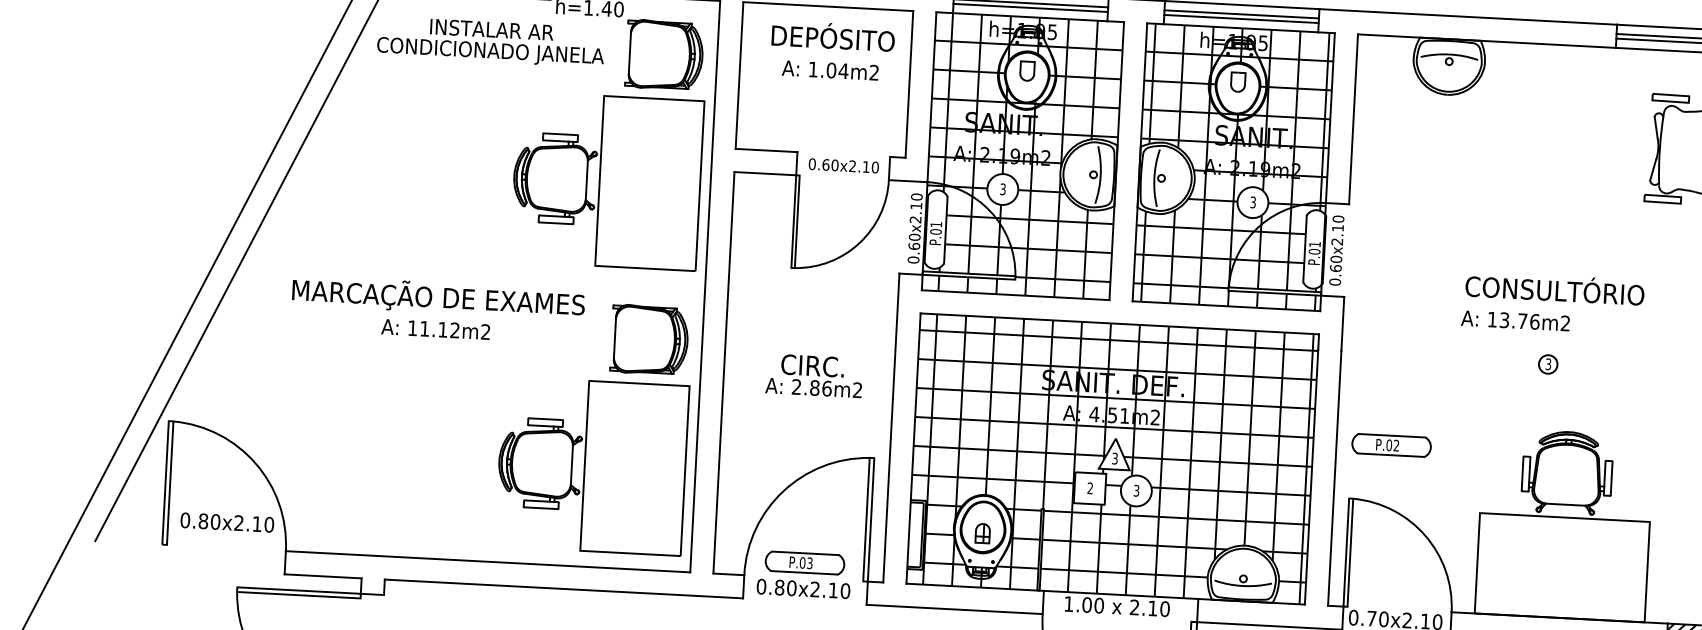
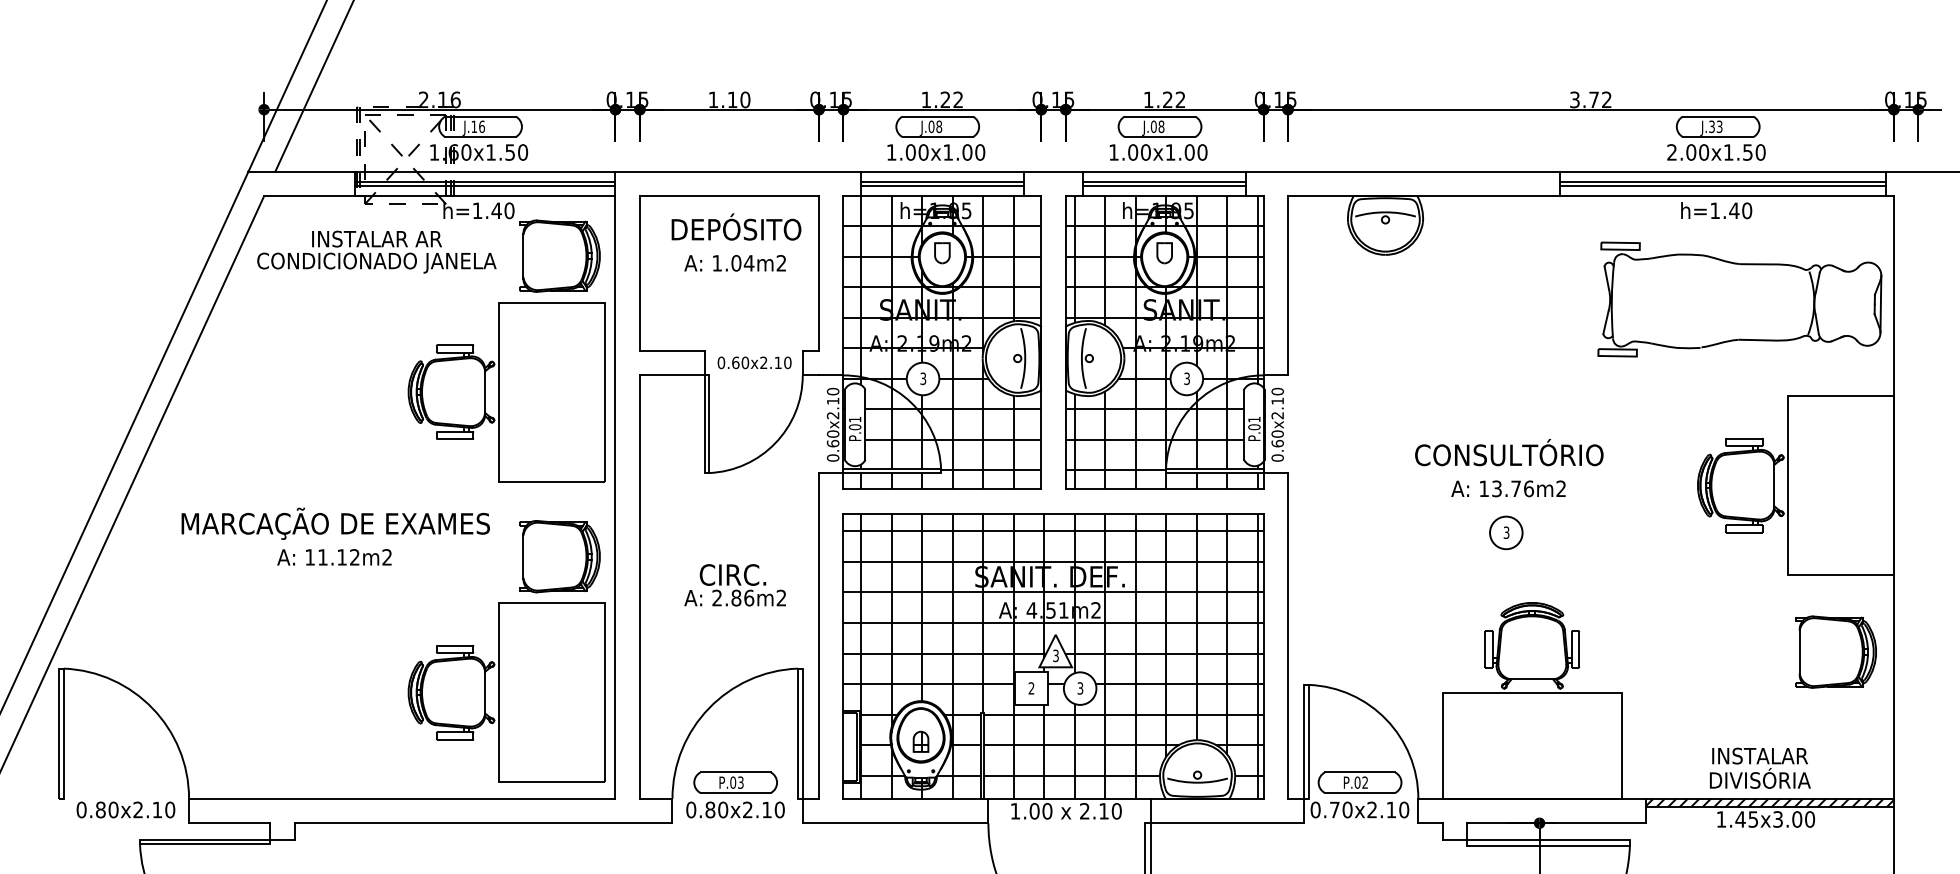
text: (1515, 320) -> (1508, 488), moved
circle: (1548, 364) -> (1506, 532), size x1.67
part: (1391, 445) -> (1359, 782), moved
text: (226, 522) -> (125, 809), moved

